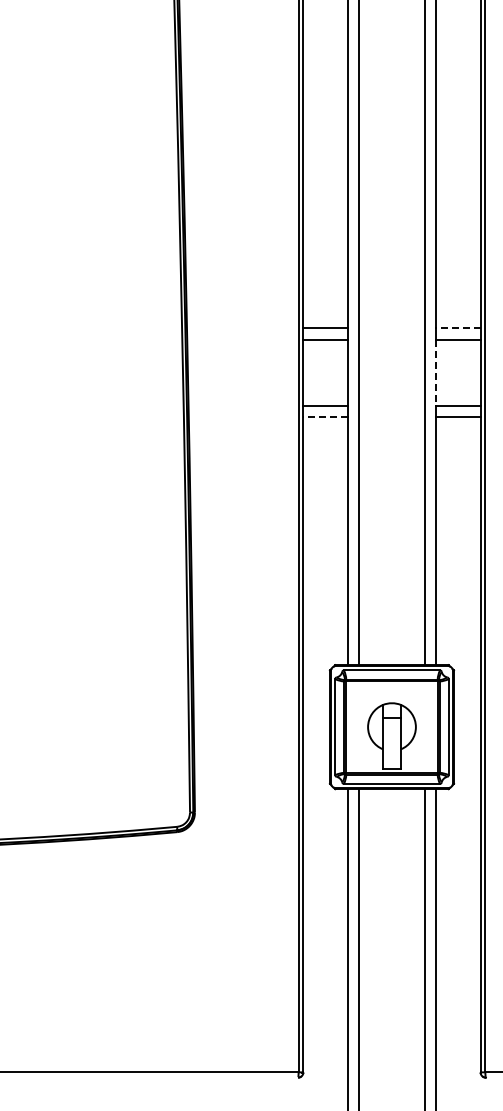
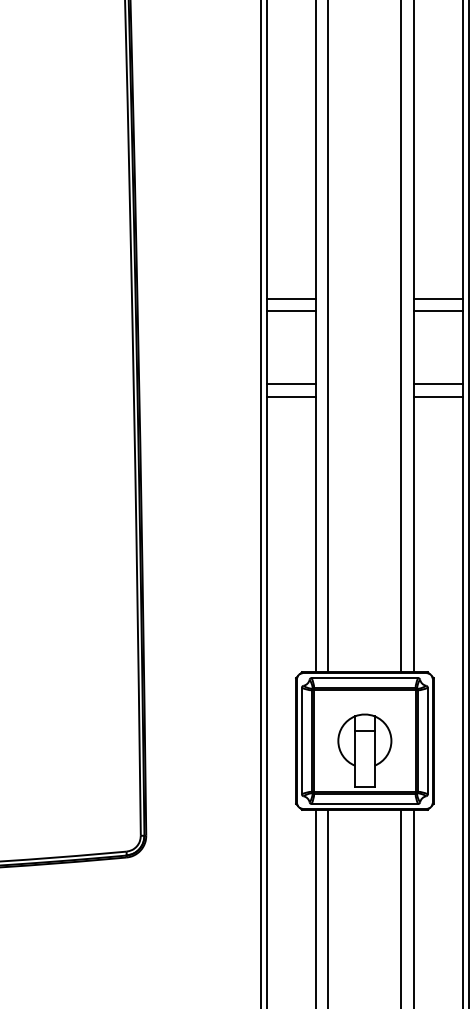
line: (457, 328) -> (437, 298), dashed -> solid
line: (436, 372) -> (414, 347), dashed -> solid
line: (325, 417) -> (291, 397), dashed -> solid

